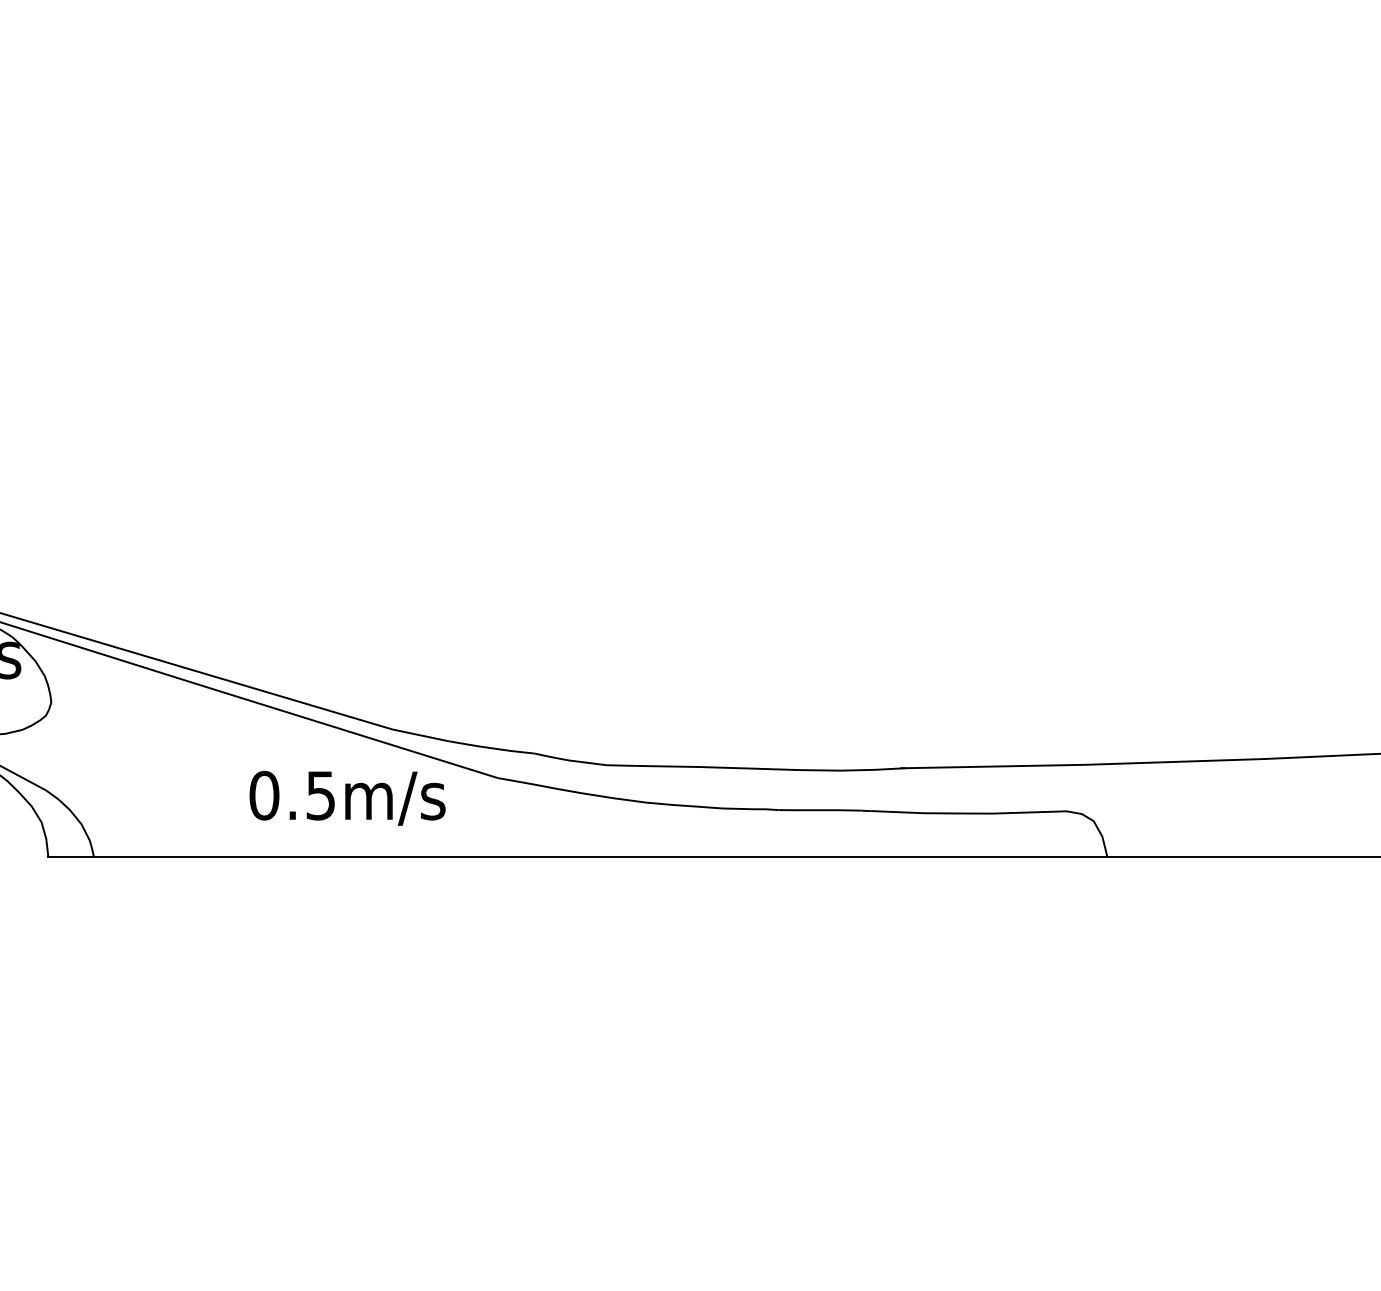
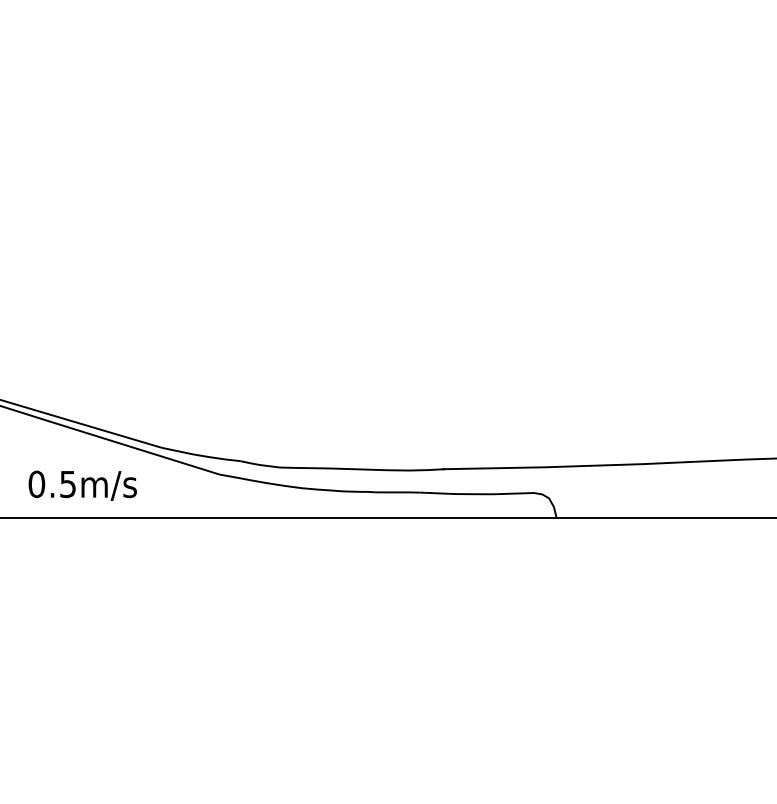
text: (346, 797) -> (82, 485), moved

